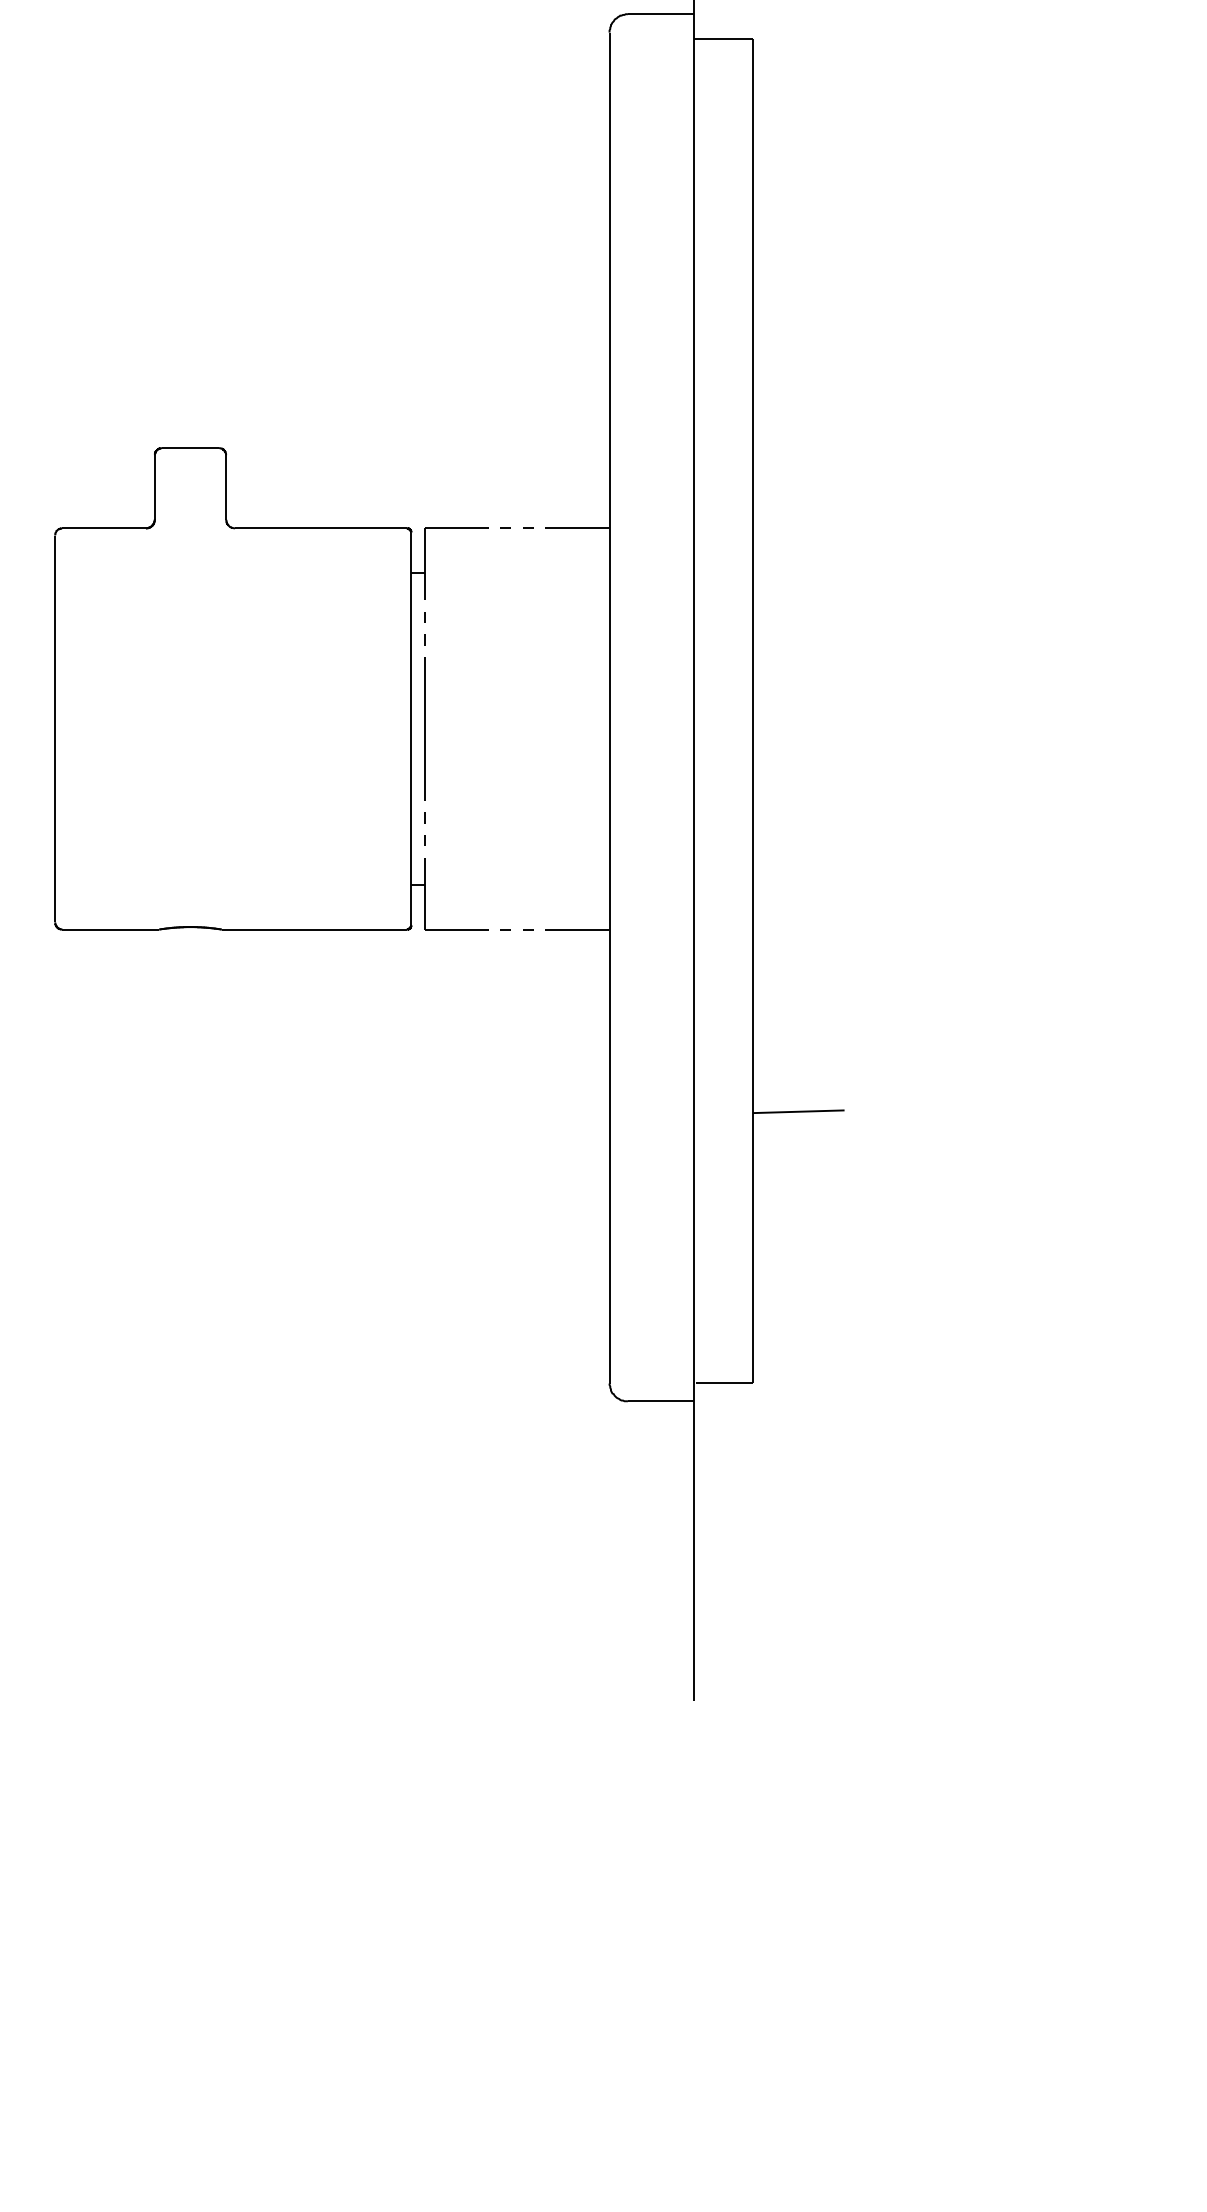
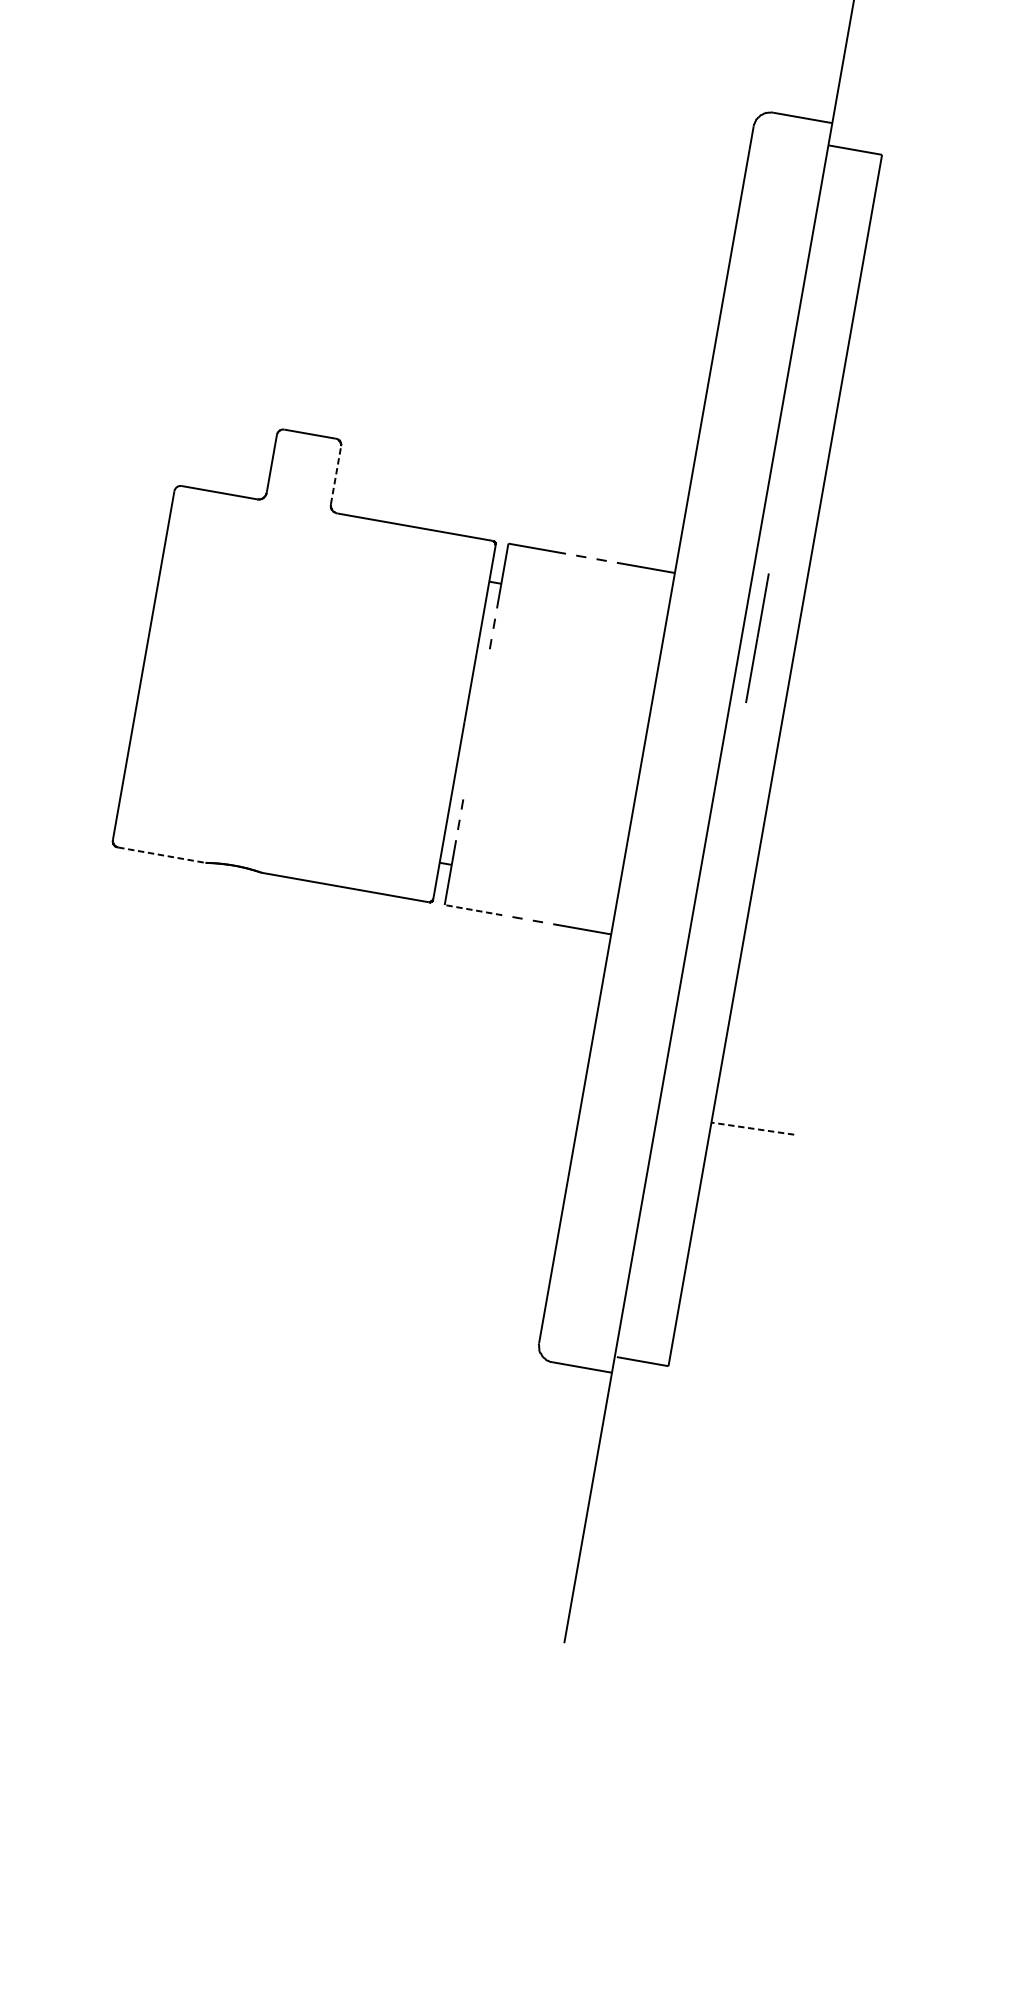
line: (226, 486) -> (336, 474), solid -> dashed
line: (424, 728) -> (757, 637), moved
line: (110, 929) -> (161, 855), solid -> dashed
line: (456, 929) -> (473, 910), solid -> dashed
line: (798, 1111) -> (752, 1128), solid -> dashed

